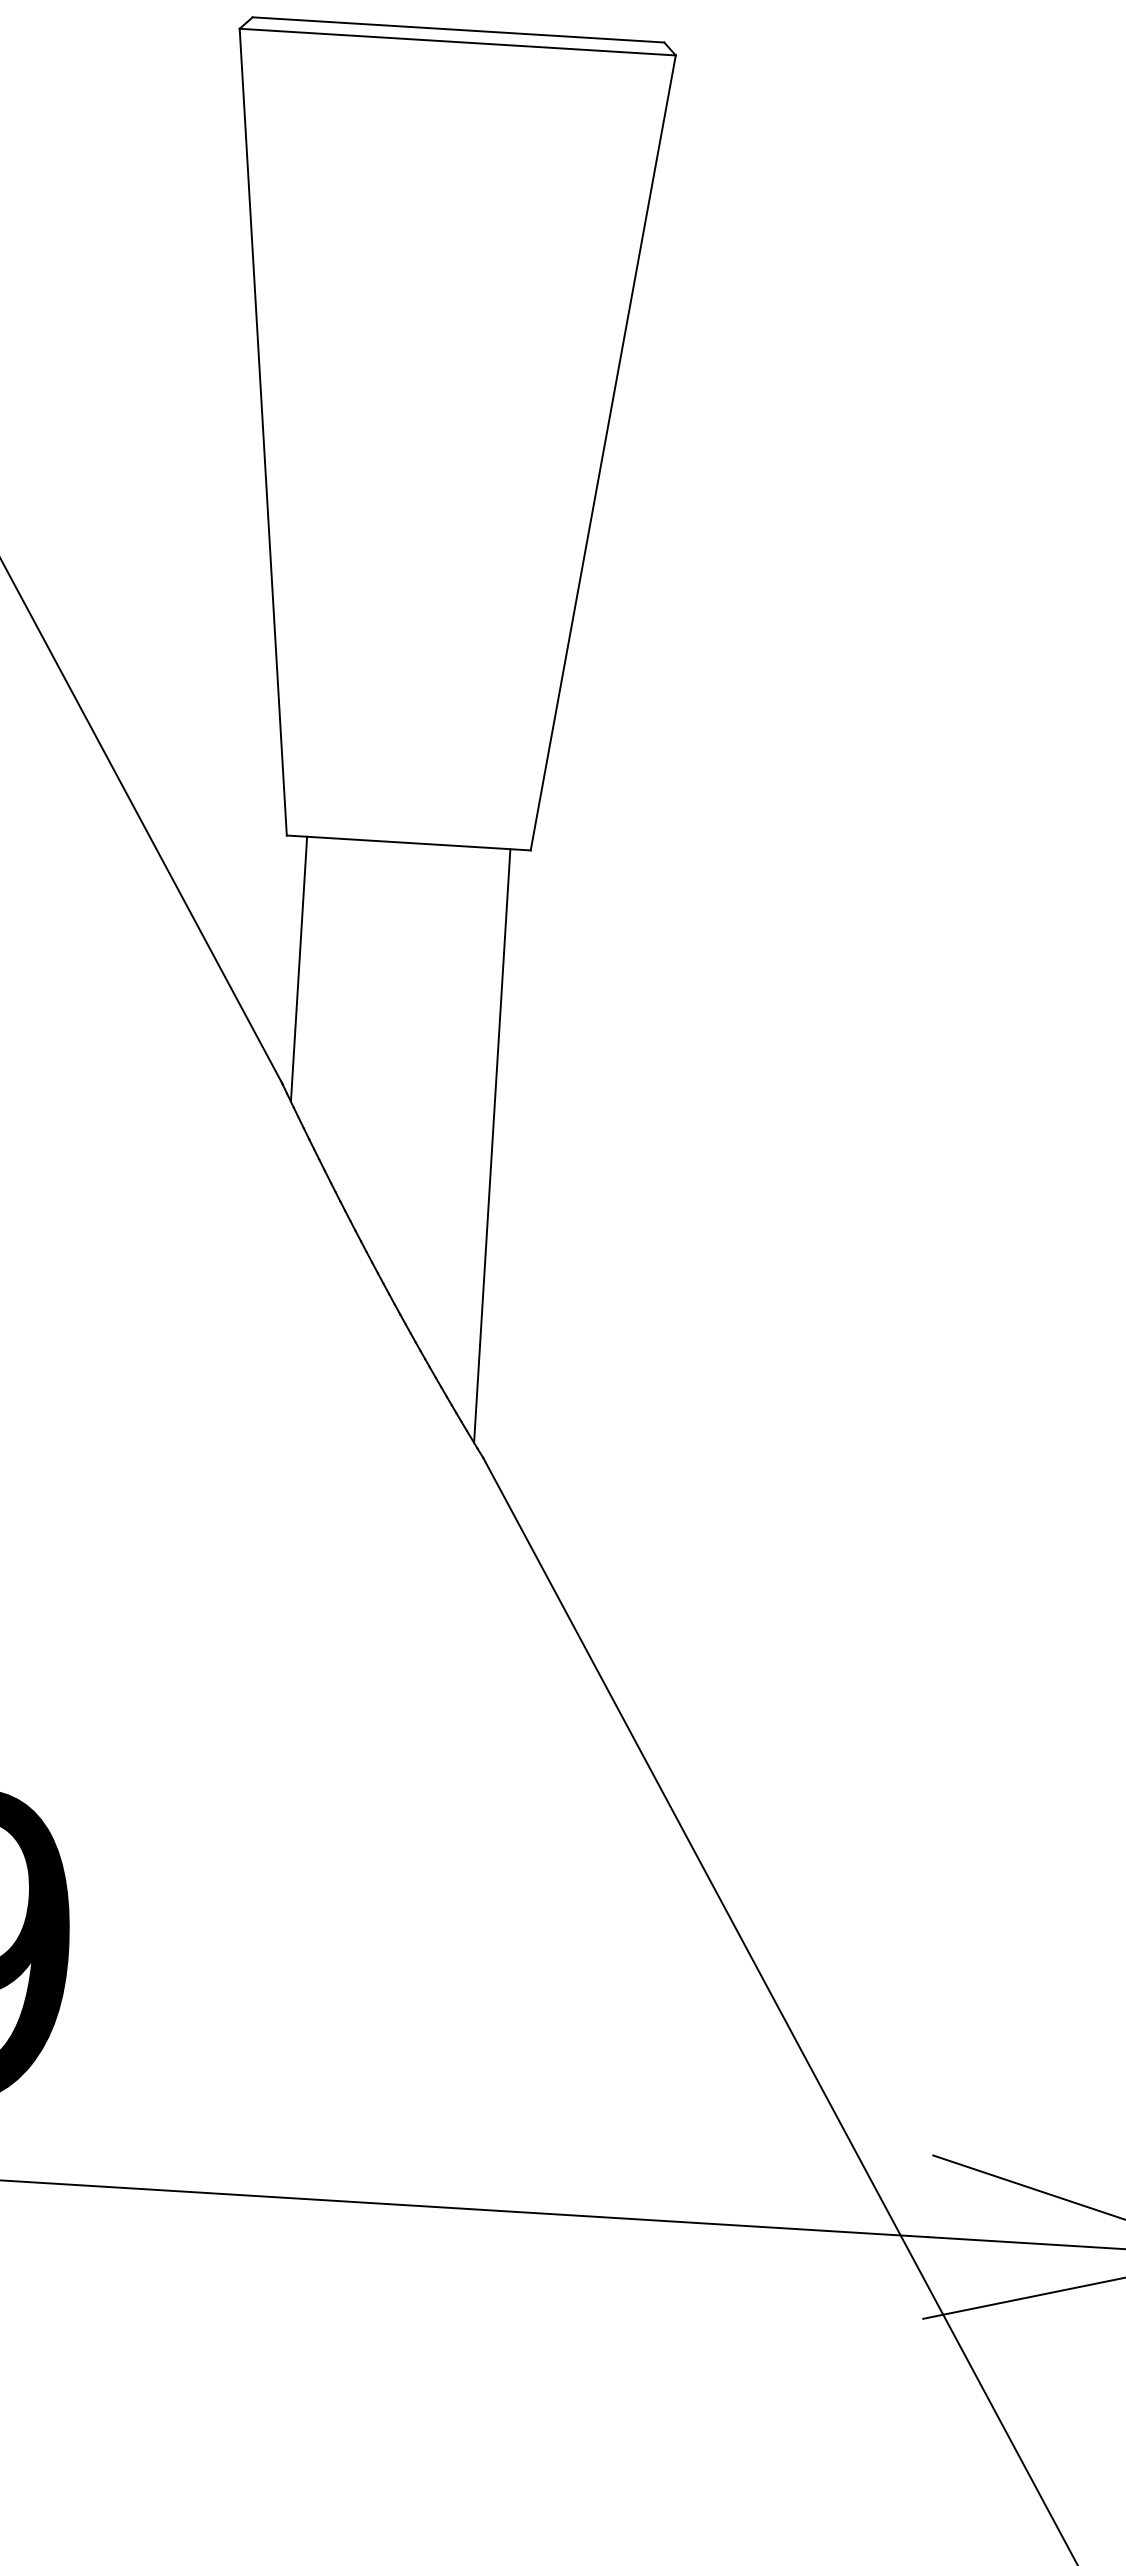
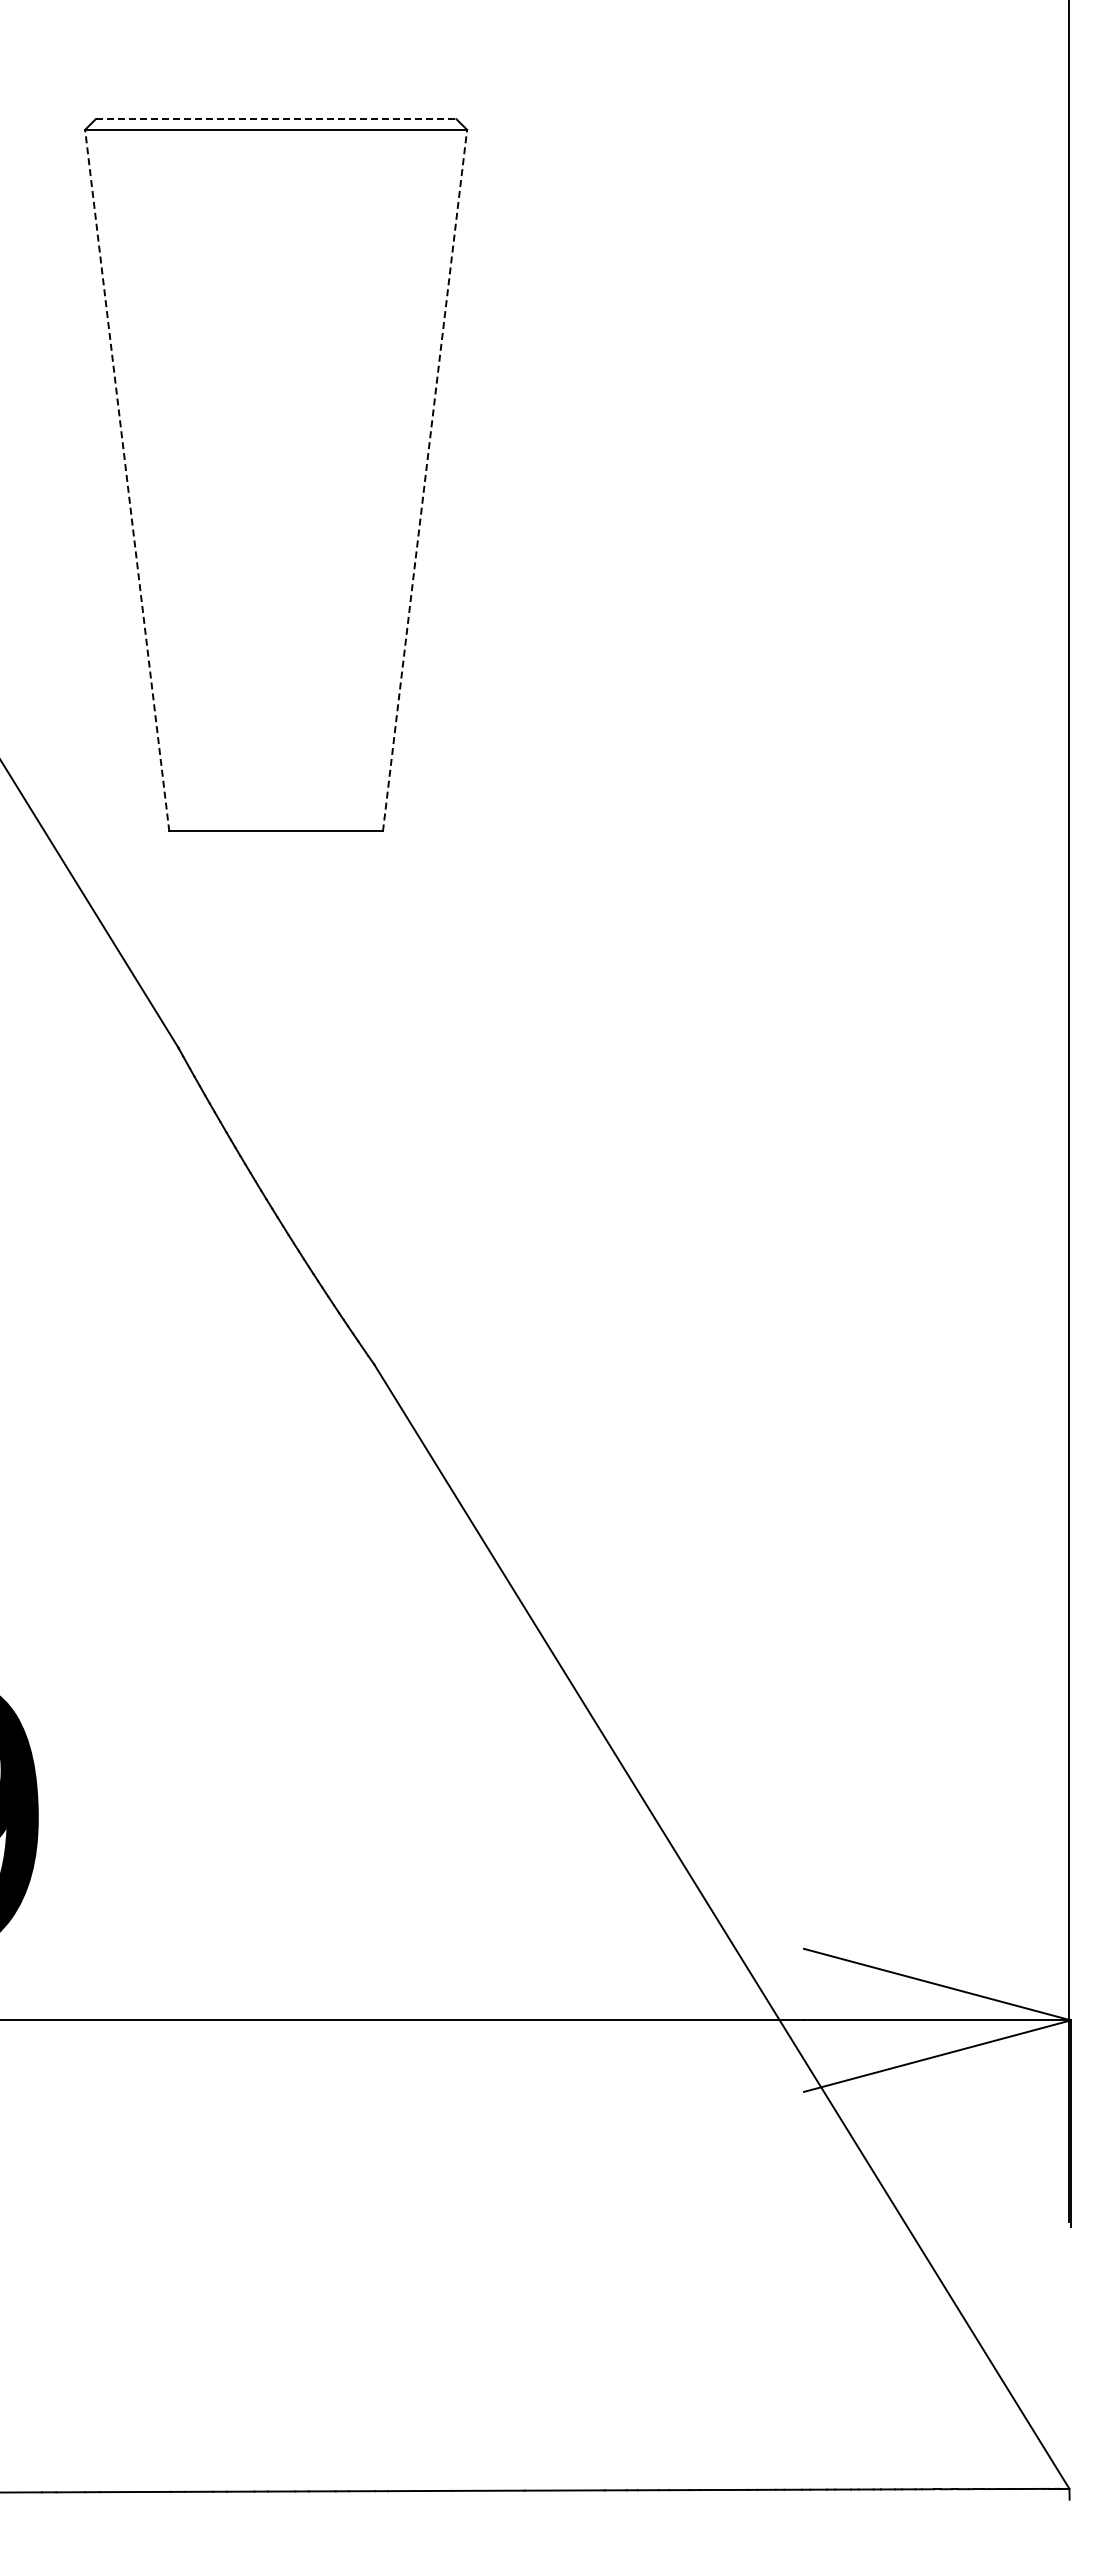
line: (458, 30) -> (276, 119), solid -> dashed
line: (263, 432) -> (127, 480), solid -> dashed
line: (603, 452) -> (425, 480), solid -> dashed
line: (299, 969) -> (187, 947), removed
line: (492, 1146) -> (365, 1091), removed

